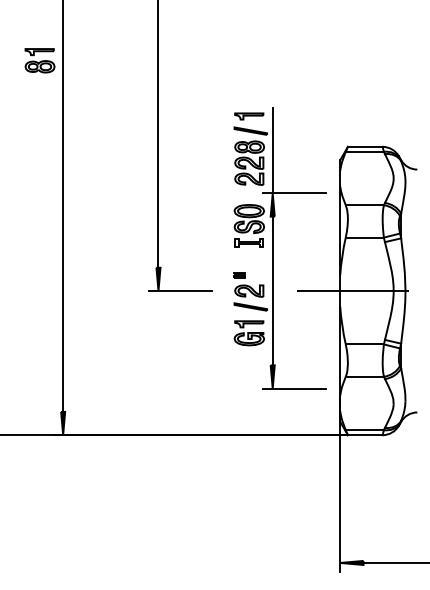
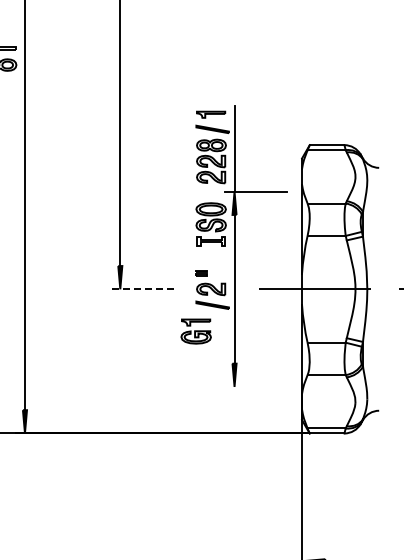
line: (179, 291) -> (141, 289), solid -> dashed
part: (248, 333) -> (195, 331), moved
line: (294, 388) -> (256, 386), removed

